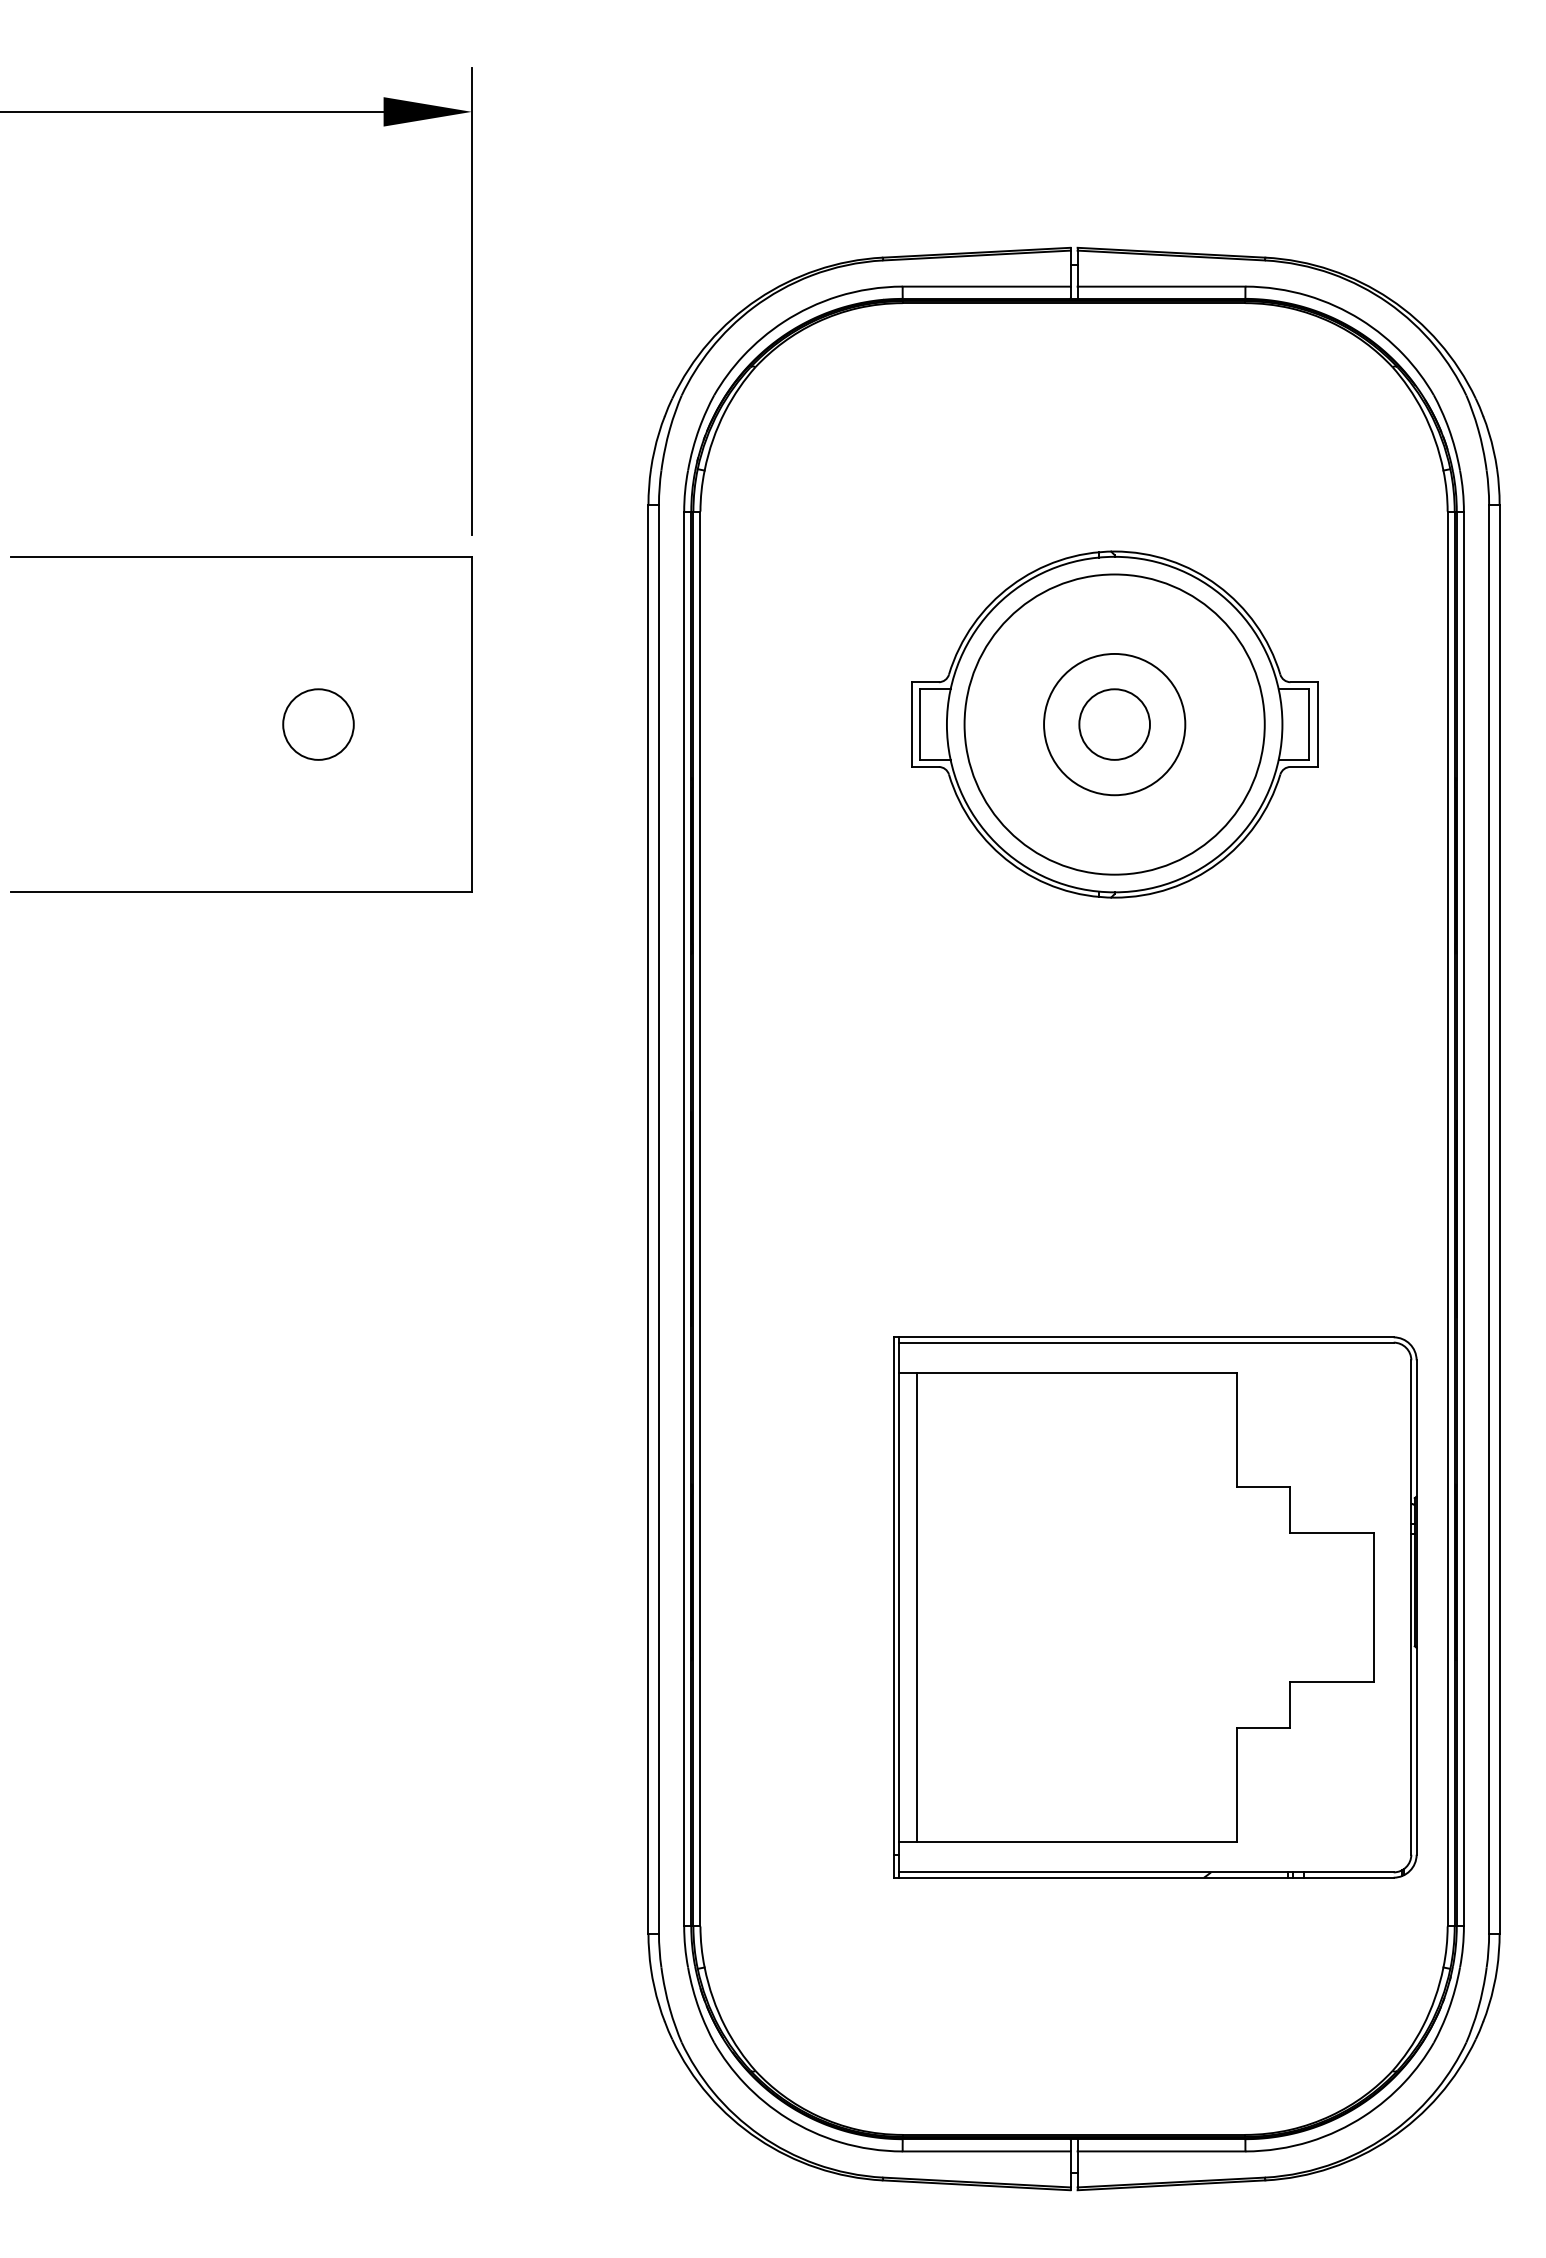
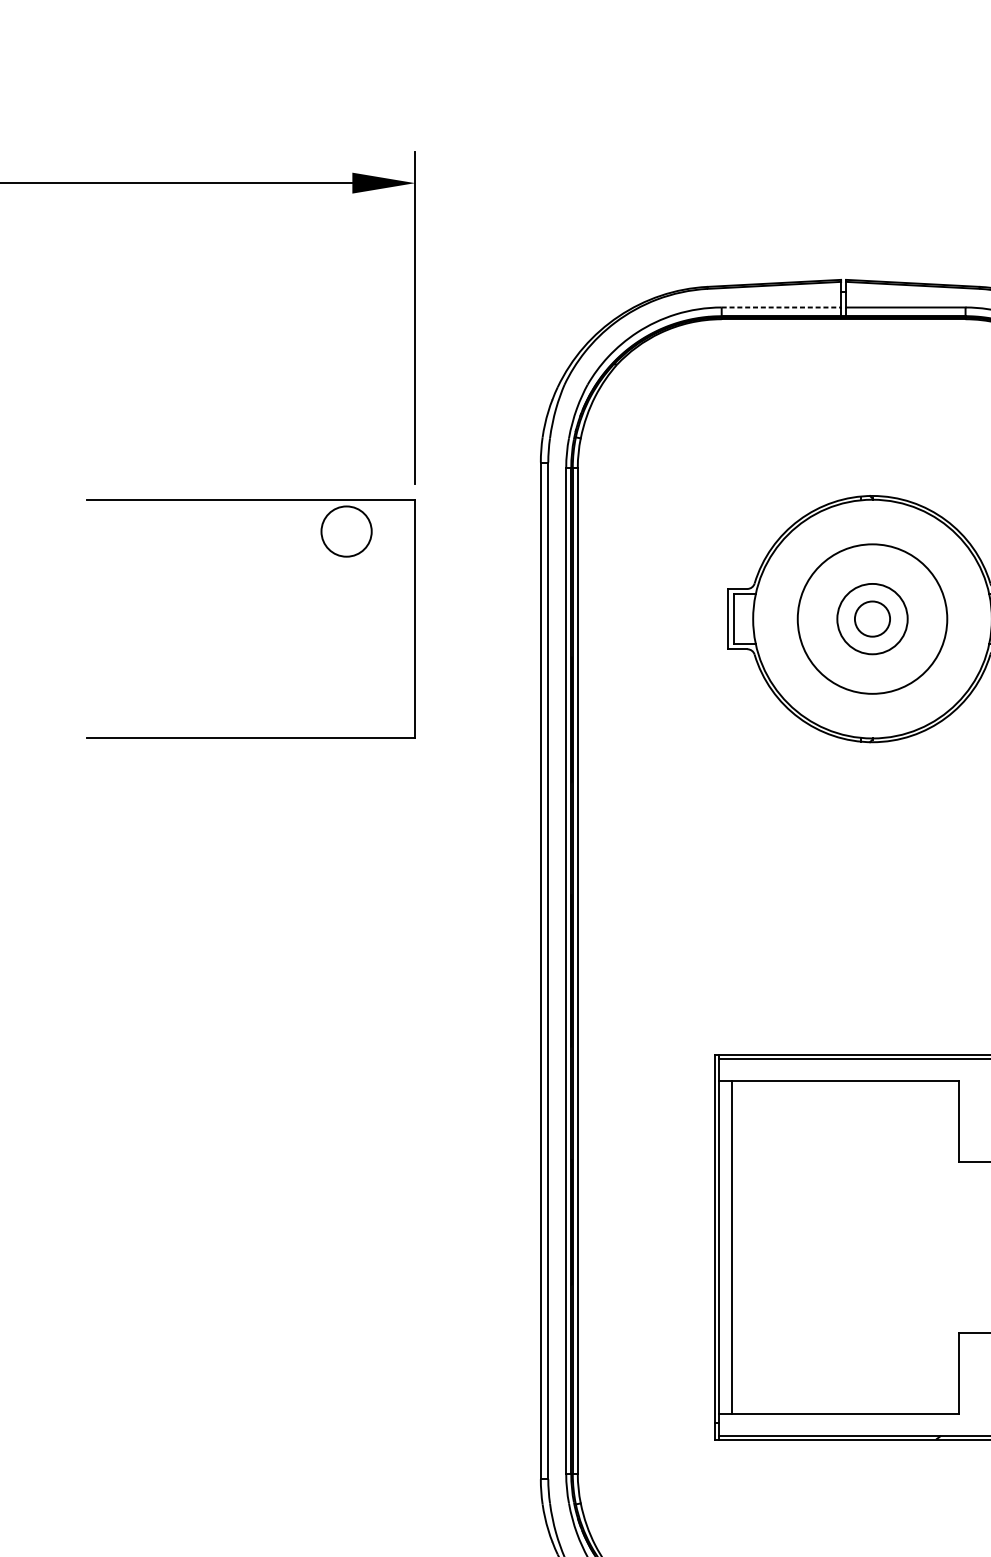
line: (986, 286) -> (781, 307), solid -> dashed
circle: (318, 724) -> (346, 531), moved
circle: (1114, 724) -> (872, 619), size x0.7
circle: (1114, 724) -> (872, 619), size x0.7
circle: (1114, 724) -> (872, 619), size x0.7

